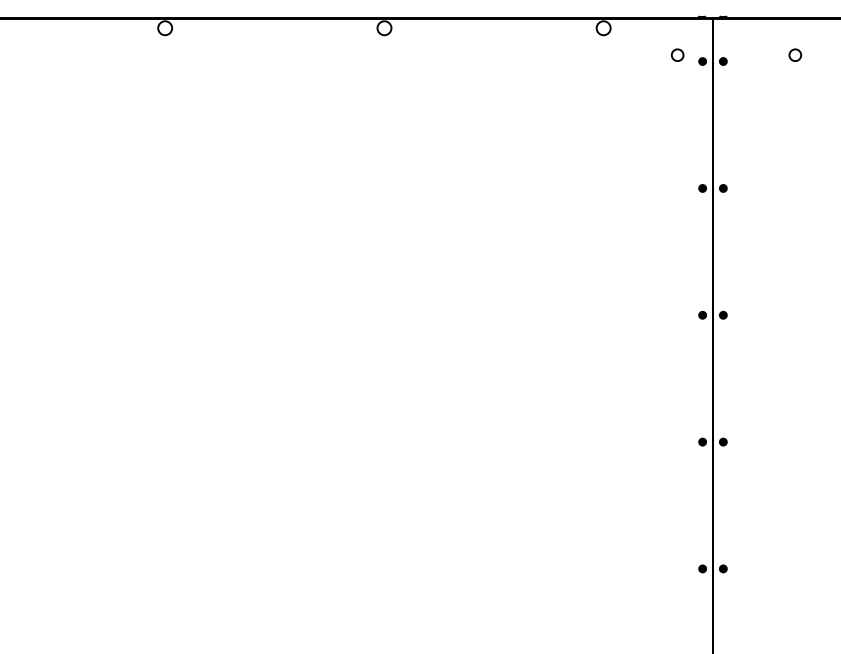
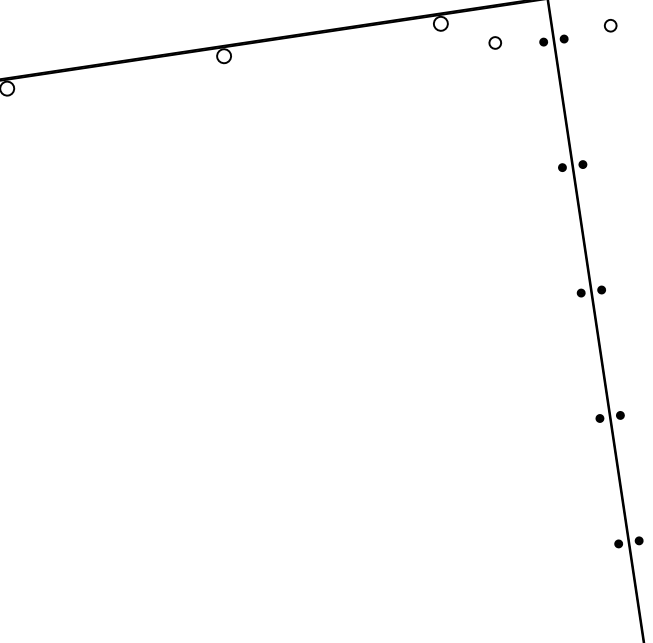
circle: (677, 54) -> (495, 42), moved
circle: (795, 54) -> (610, 24), moved

